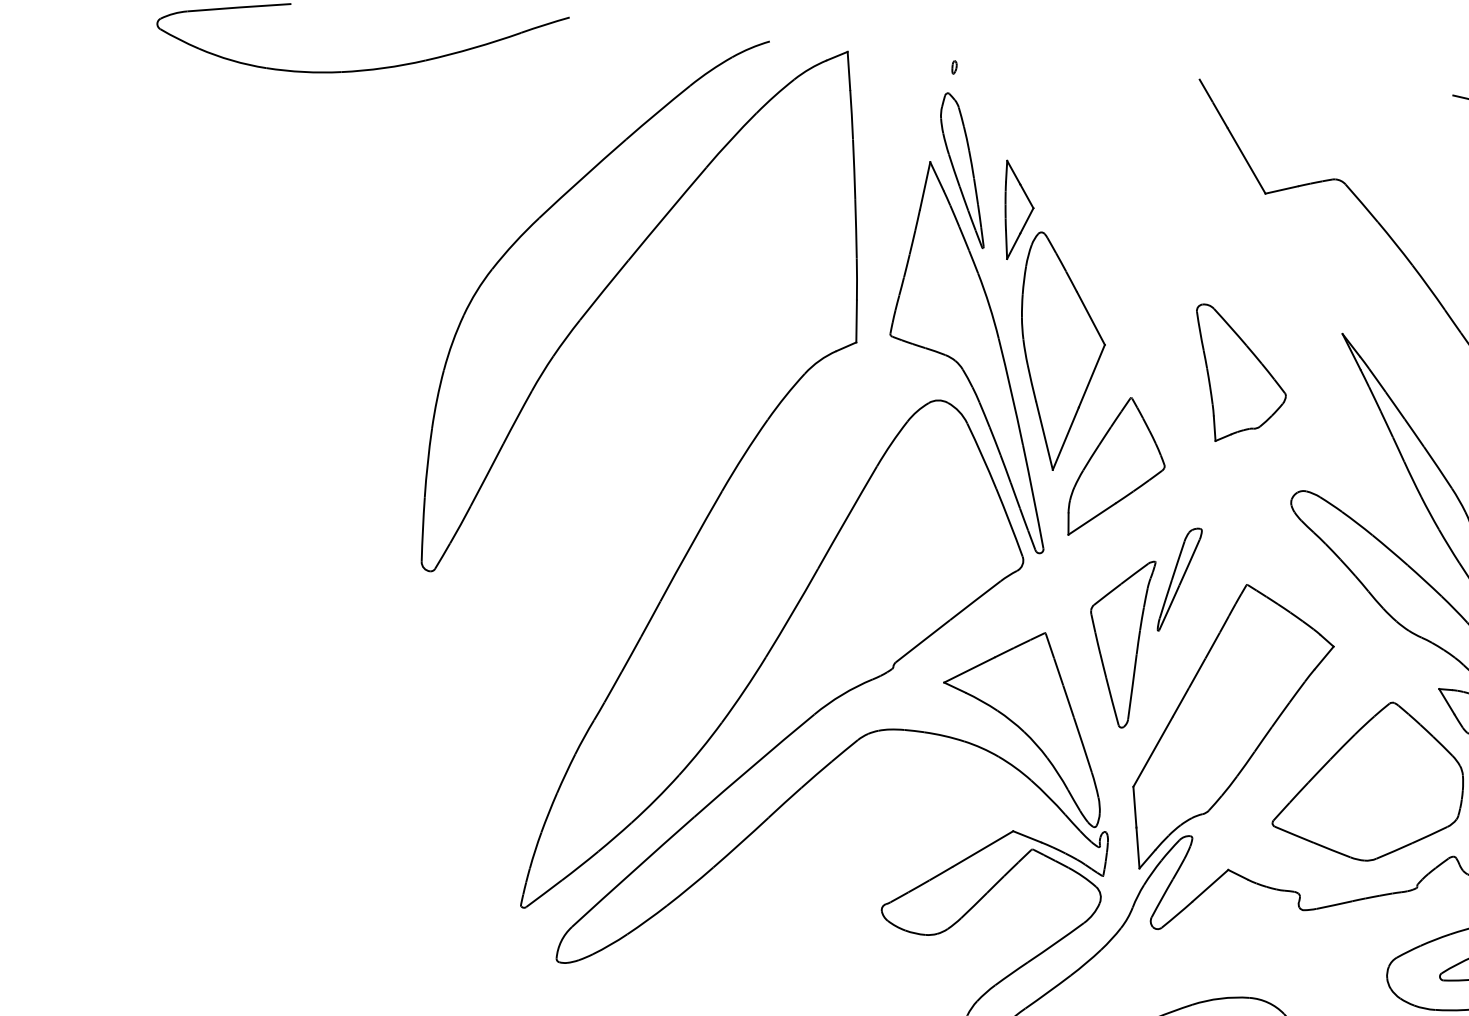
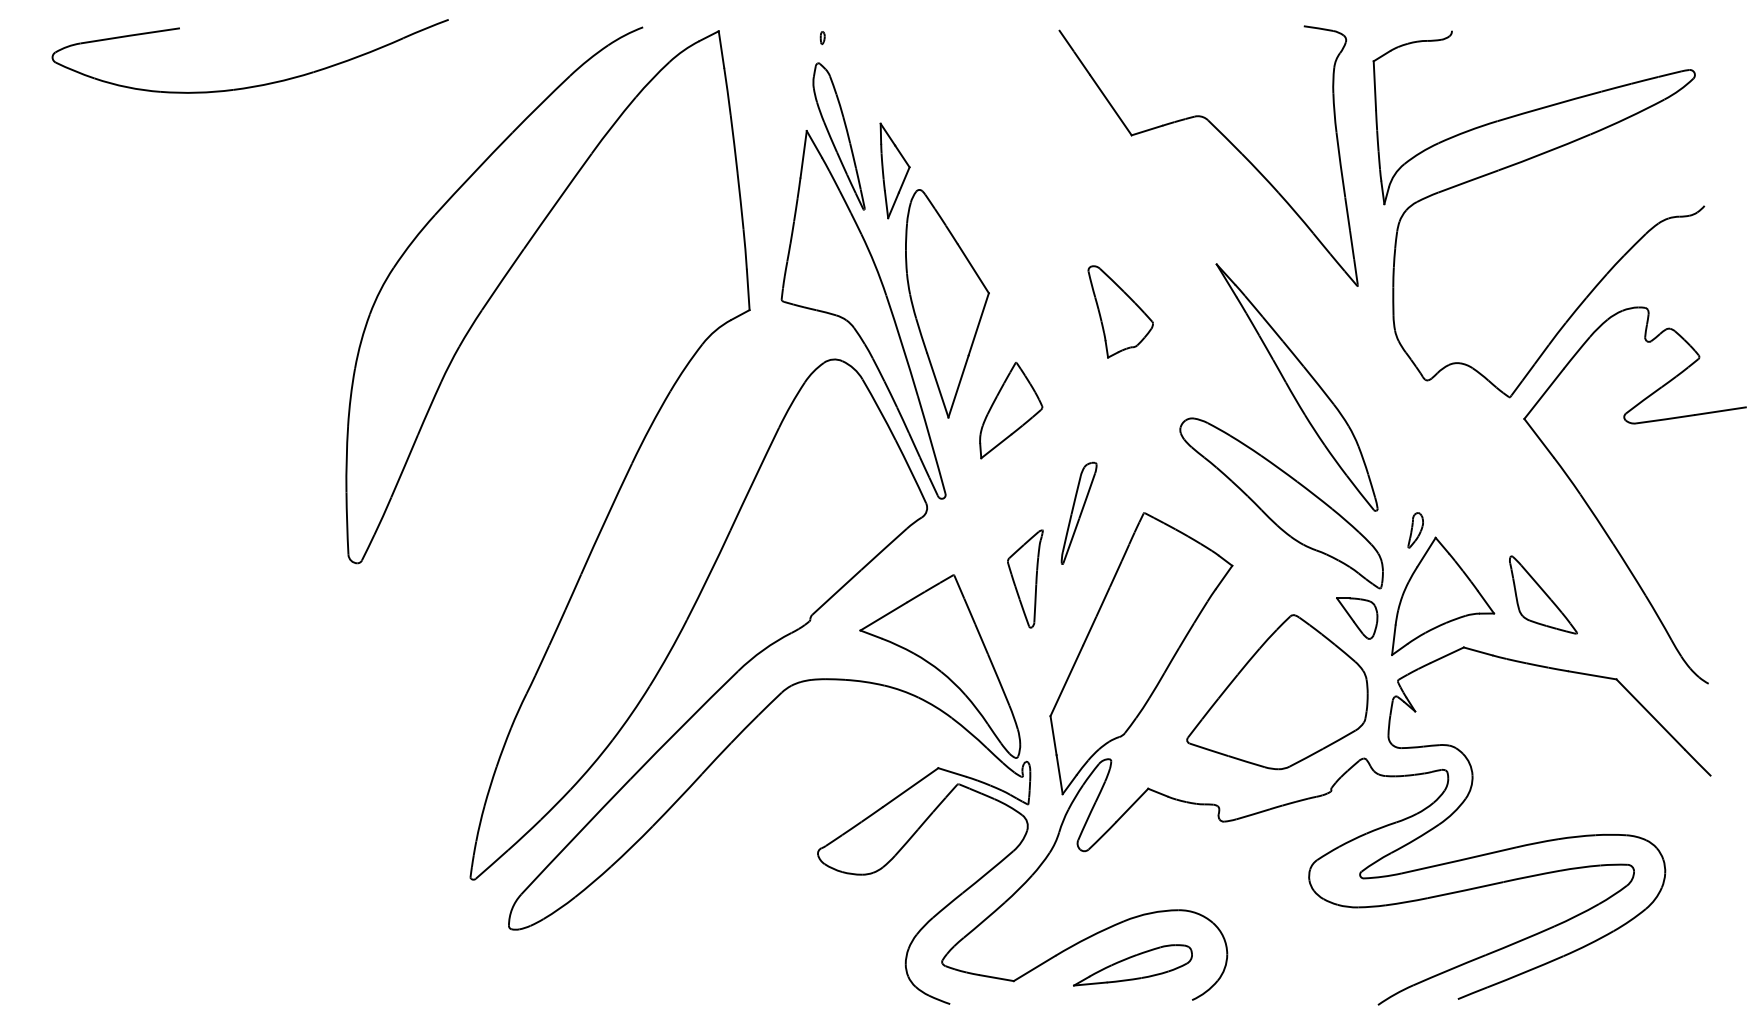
part: (1239, 374) -> (1120, 311), size x0.7
part: (1117, 467) -> (1010, 410), size x0.7
part: (1119, 642) -> (1025, 578), size x0.6

